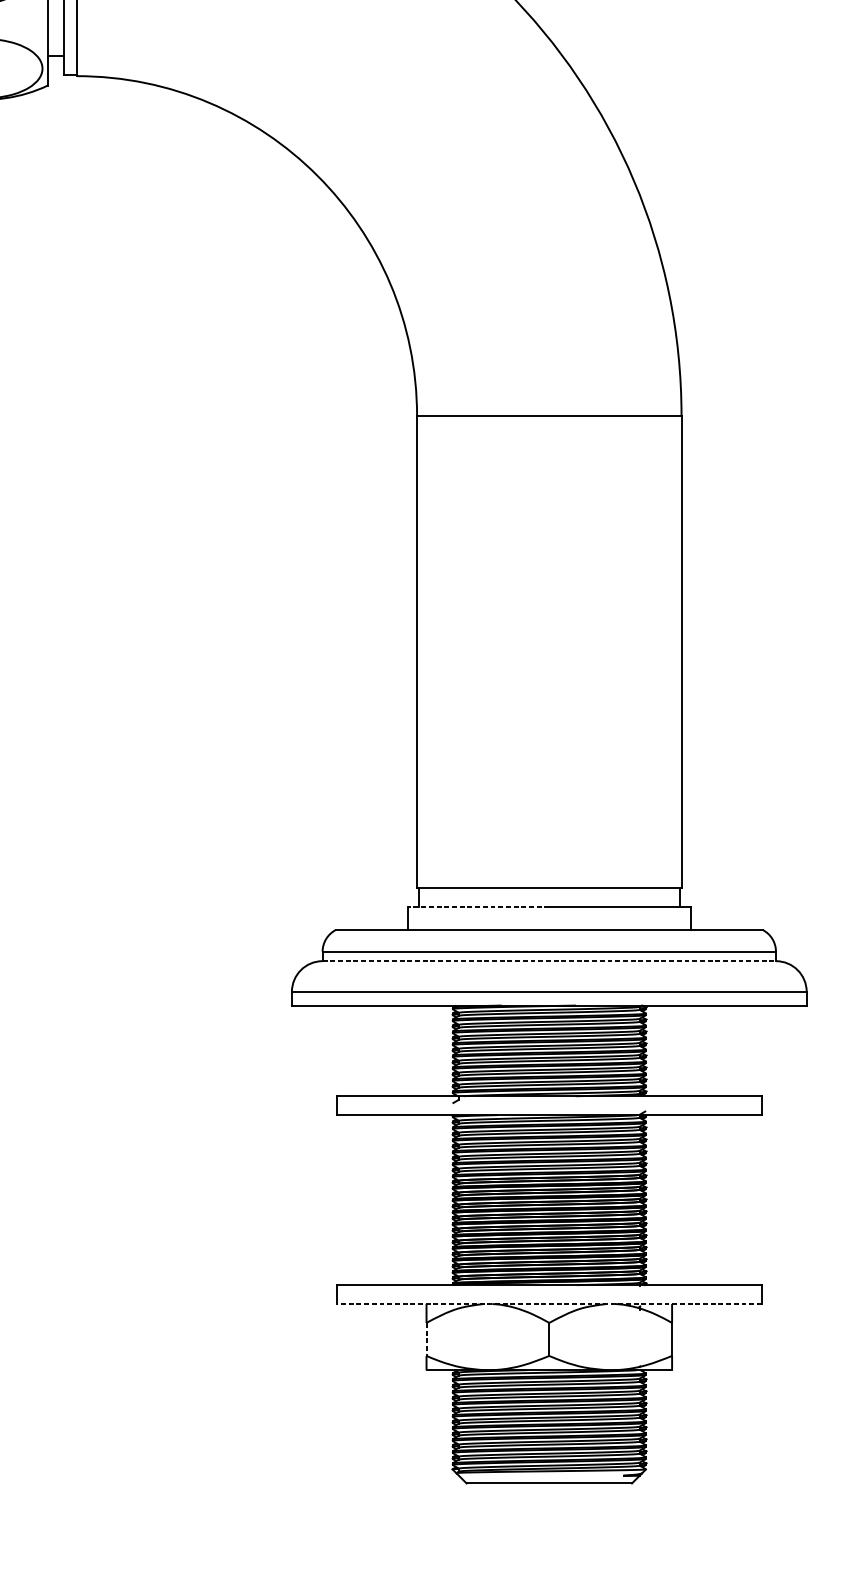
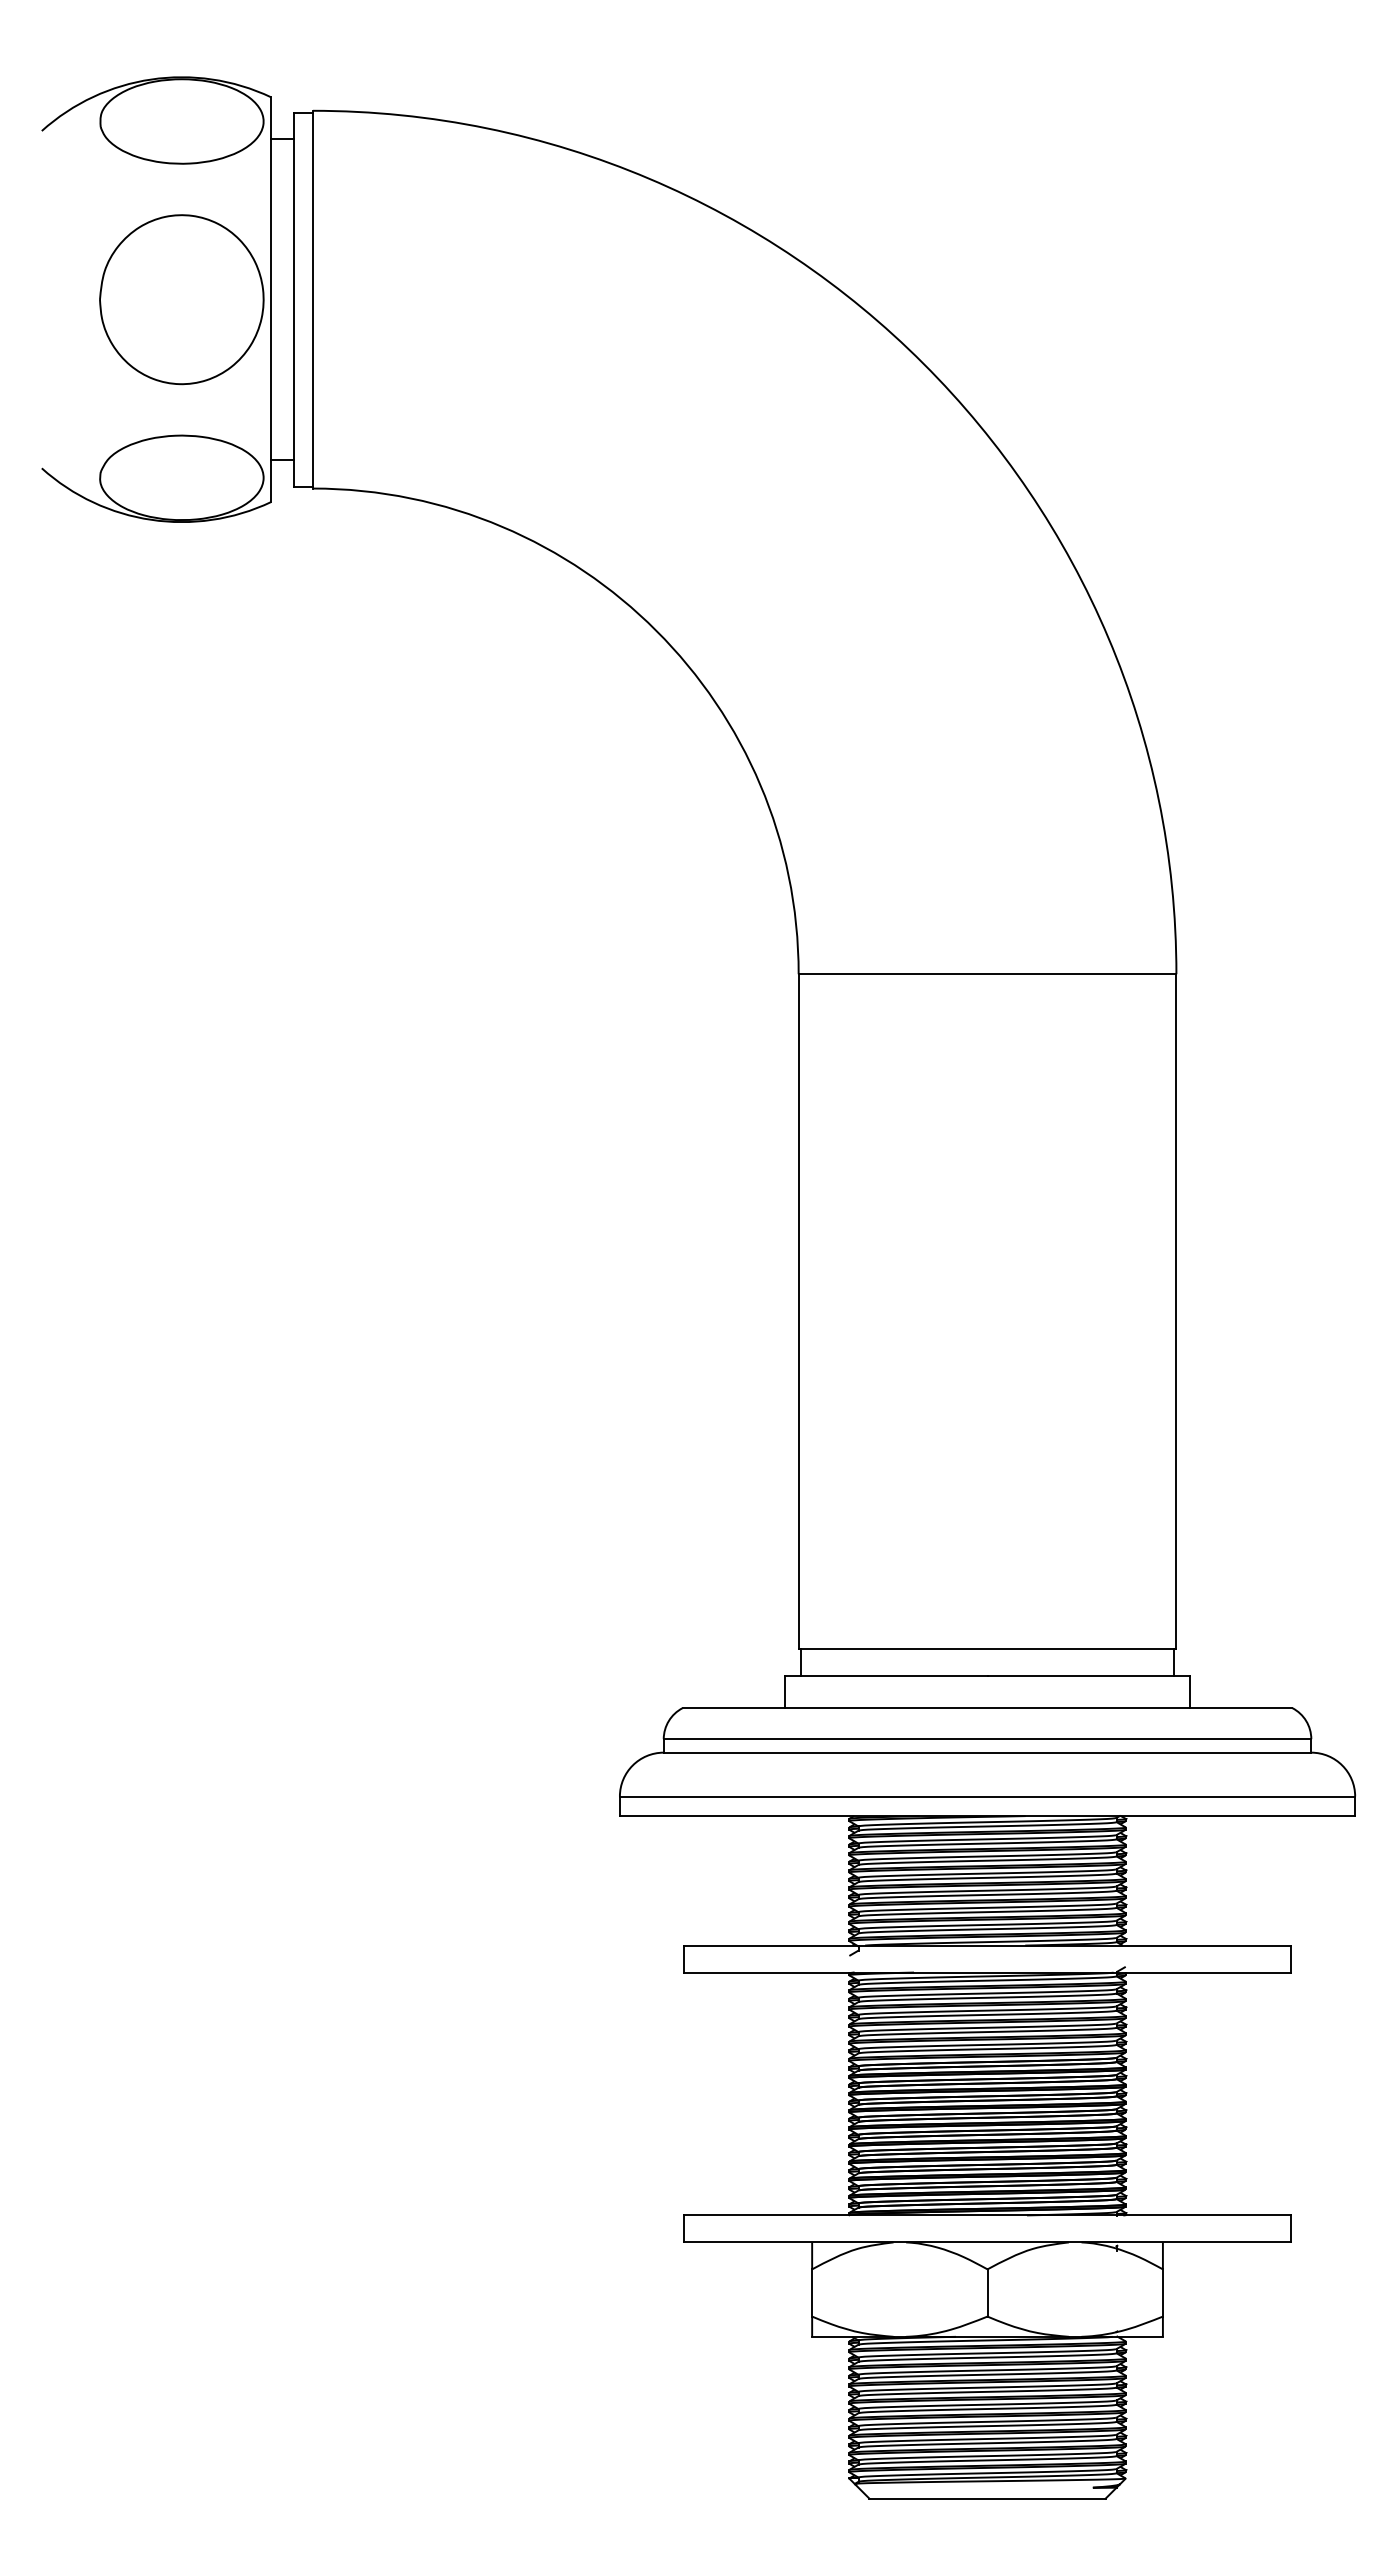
line: (477, 907) -> (885, 1675), dashed -> solid
line: (549, 961) -> (987, 1752), dashed -> solid
line: (549, 1304) -> (987, 2242), dashed -> solid
line: (426, 1339) -> (812, 2292), dashed -> solid

